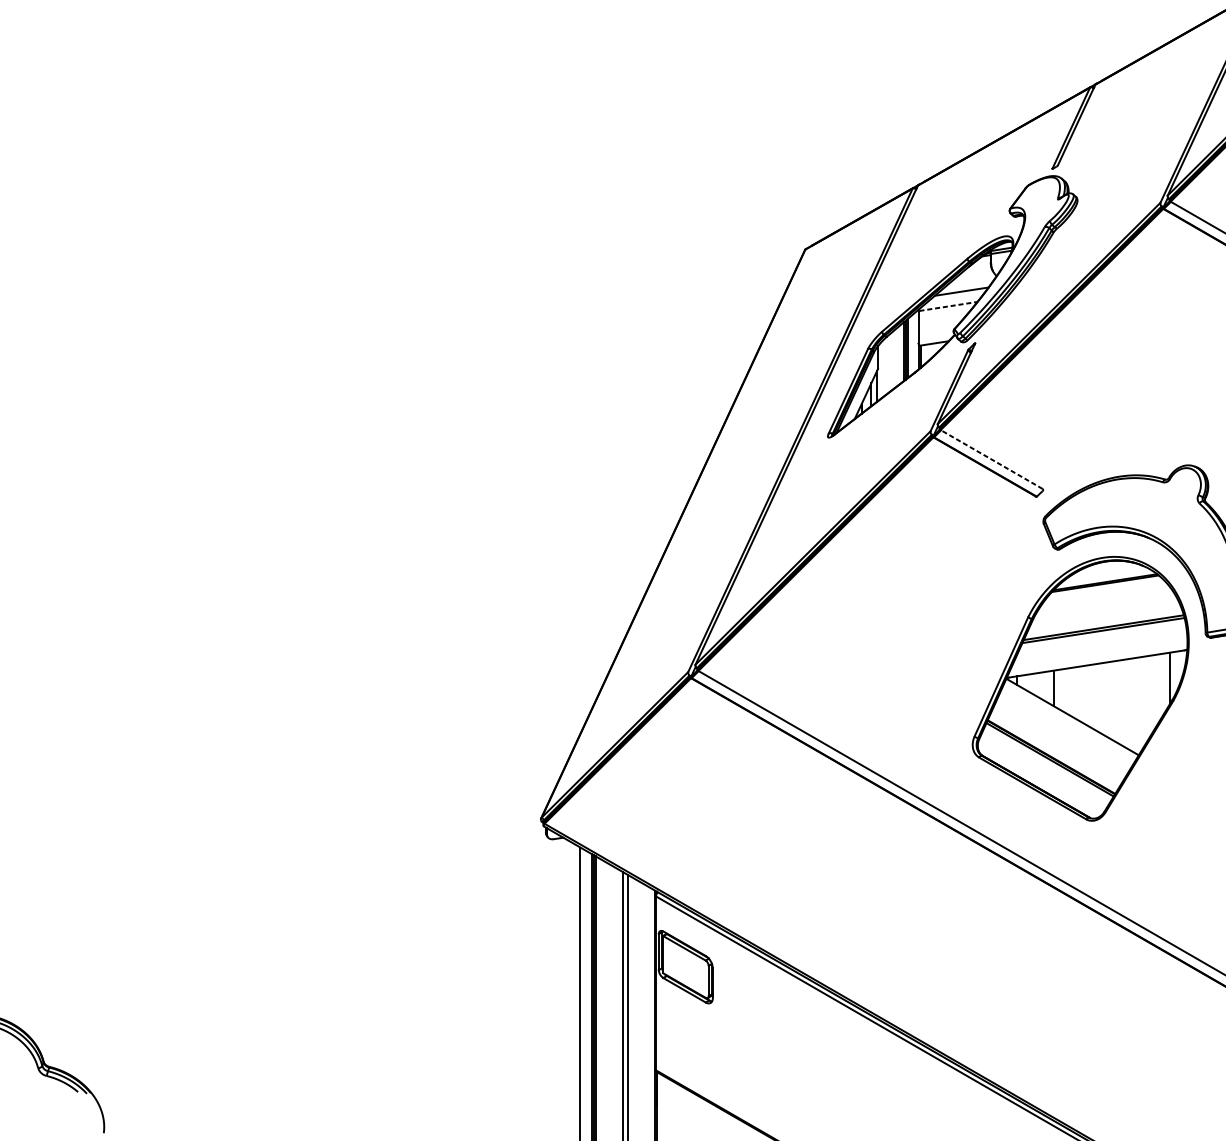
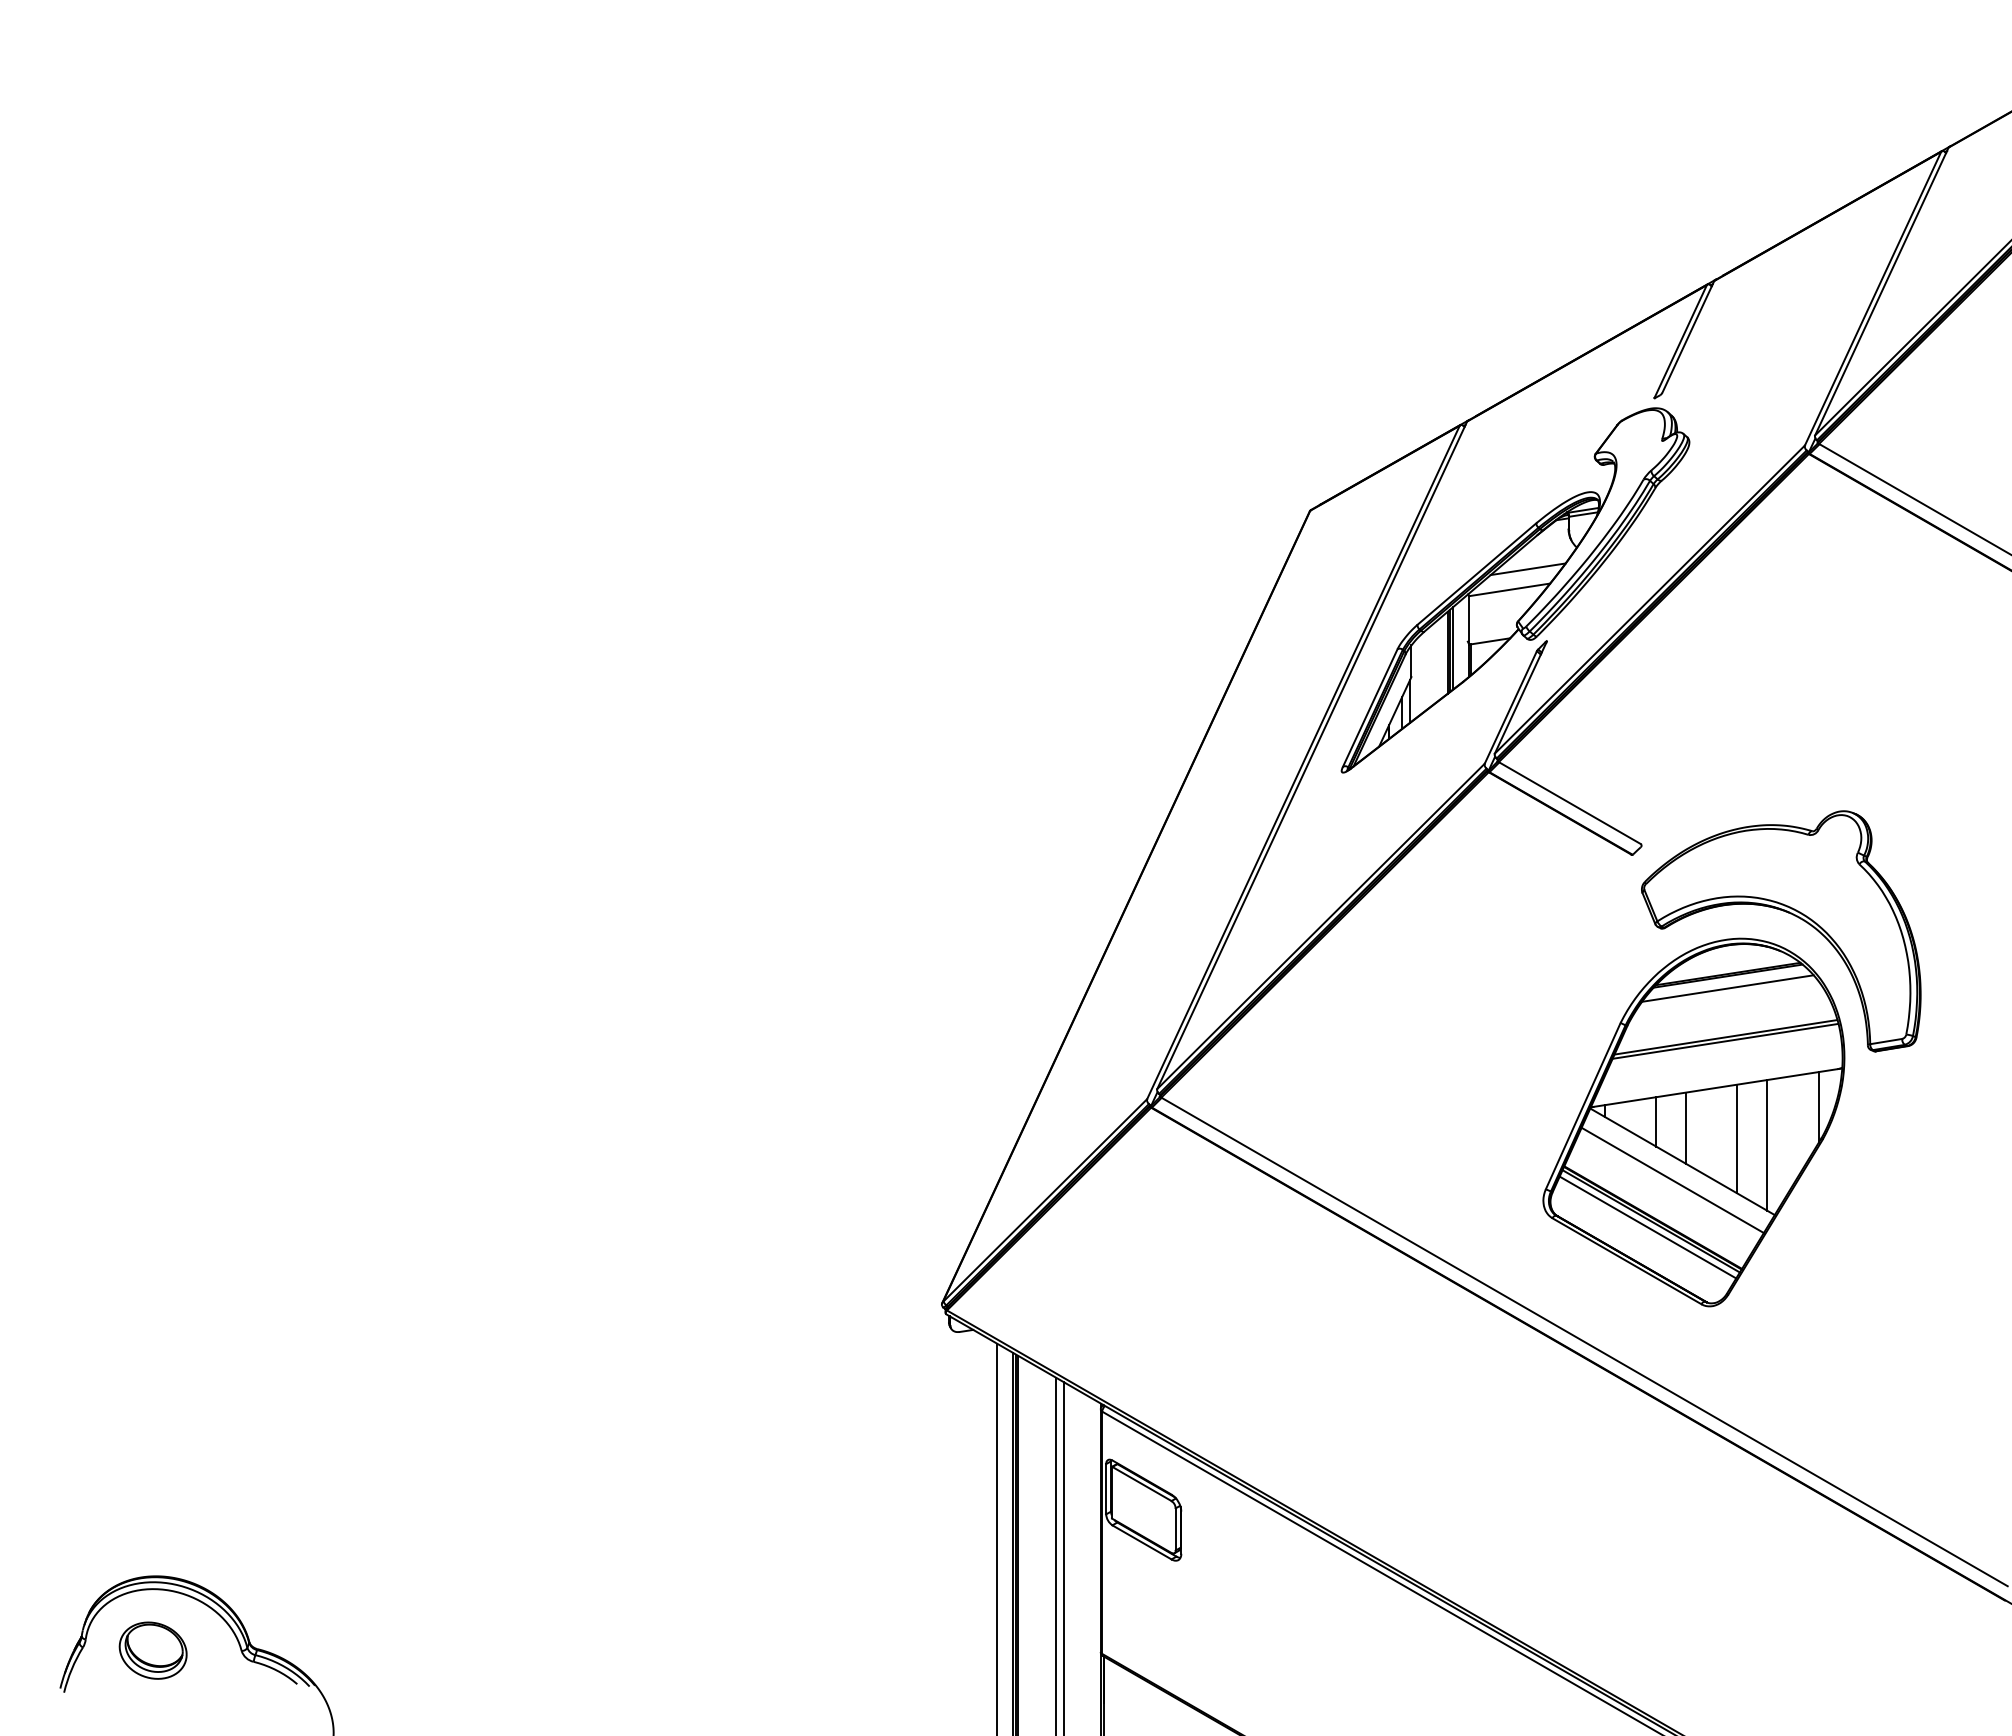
line: (948, 306) -> (1509, 589), dashed -> solid
line: (991, 459) -> (1569, 803), dashed -> solid
line: (1104, 592) -> (1727, 988), added
line: (1074, 692) -> (1685, 1127), added
line: (1112, 700) -> (1737, 1138), added
line: (1133, 705) -> (1767, 1145), added
line: (1065, 730) -> (1672, 1180), added
line: (1047, 764) -> (1647, 1227), added

